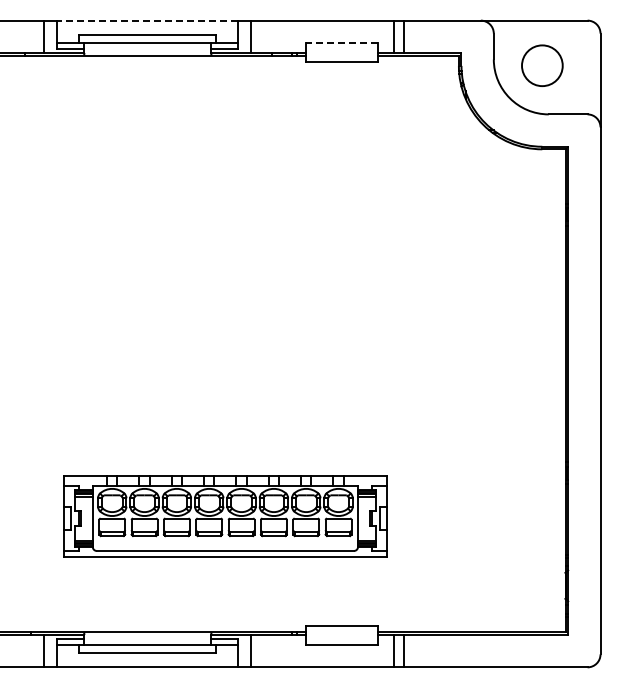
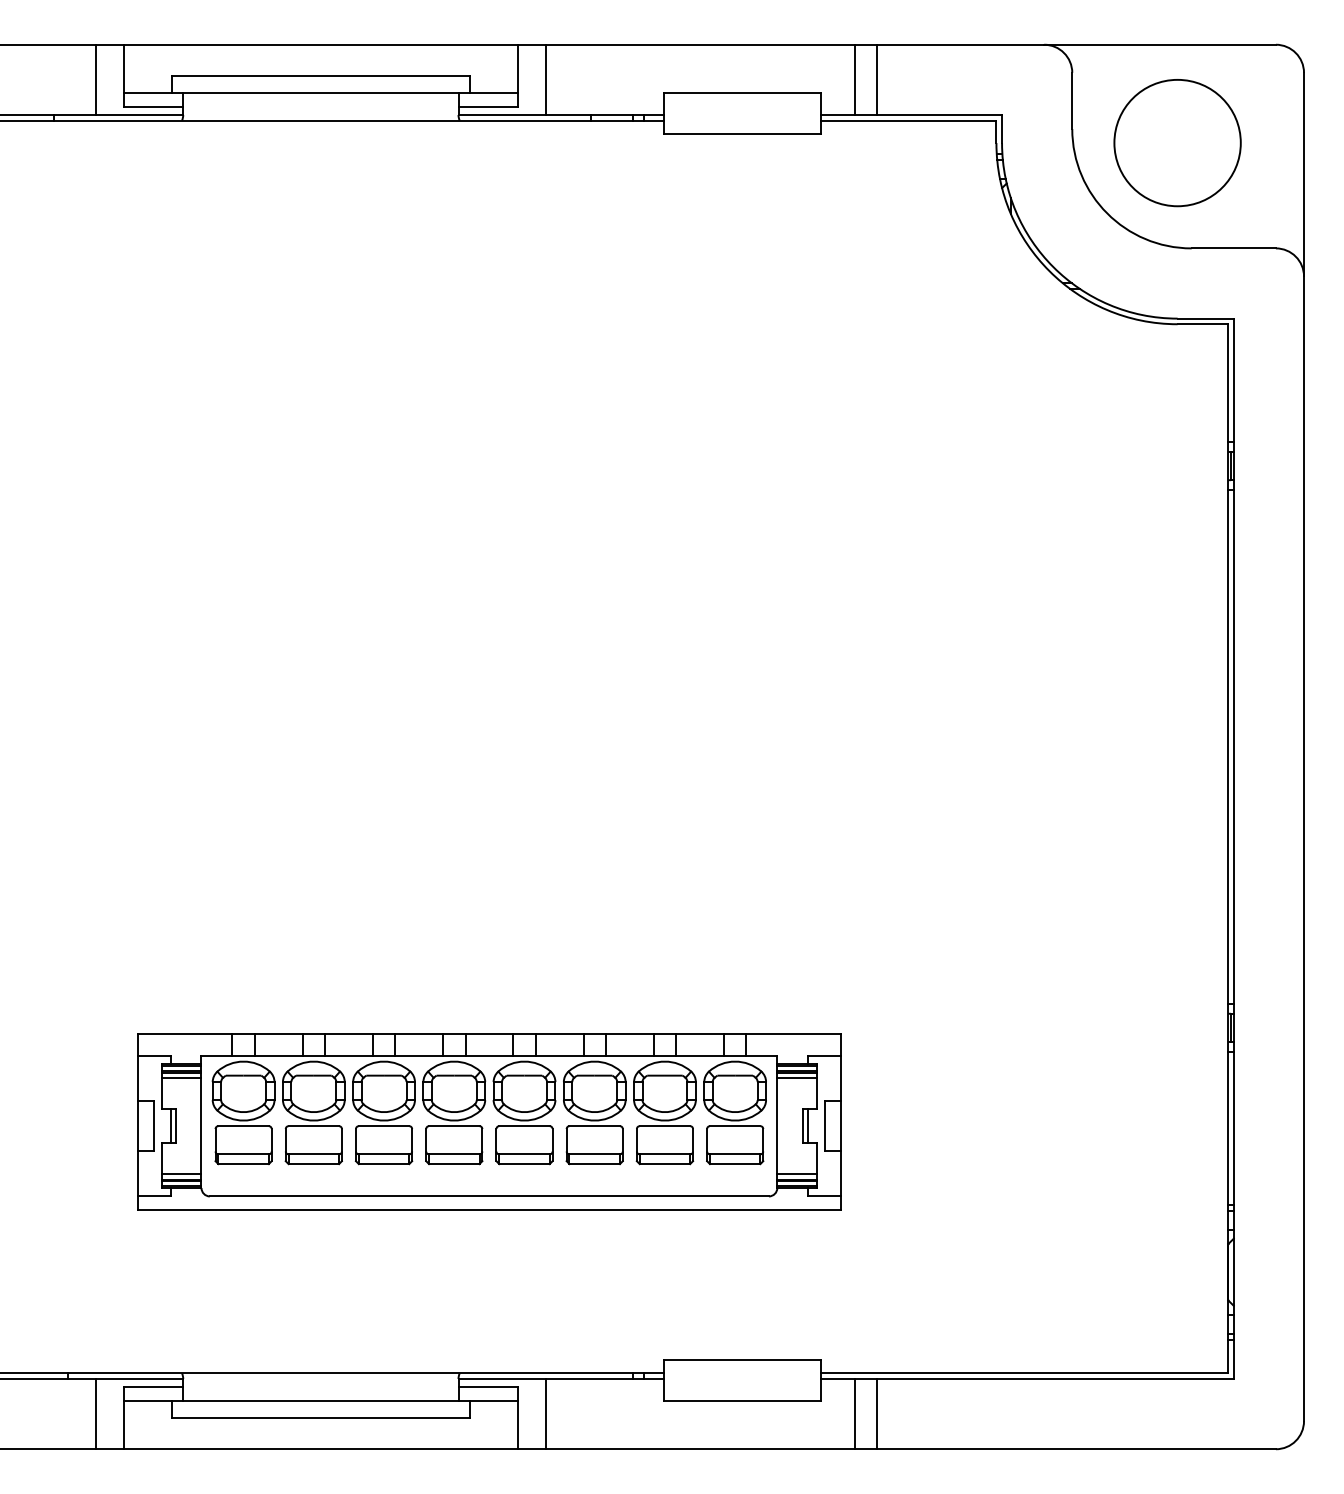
line: (147, 20) -> (320, 44), dashed -> solid
line: (341, 42) -> (741, 92), dashed -> solid
circle: (542, 65) -> (1178, 142), size x1.43

